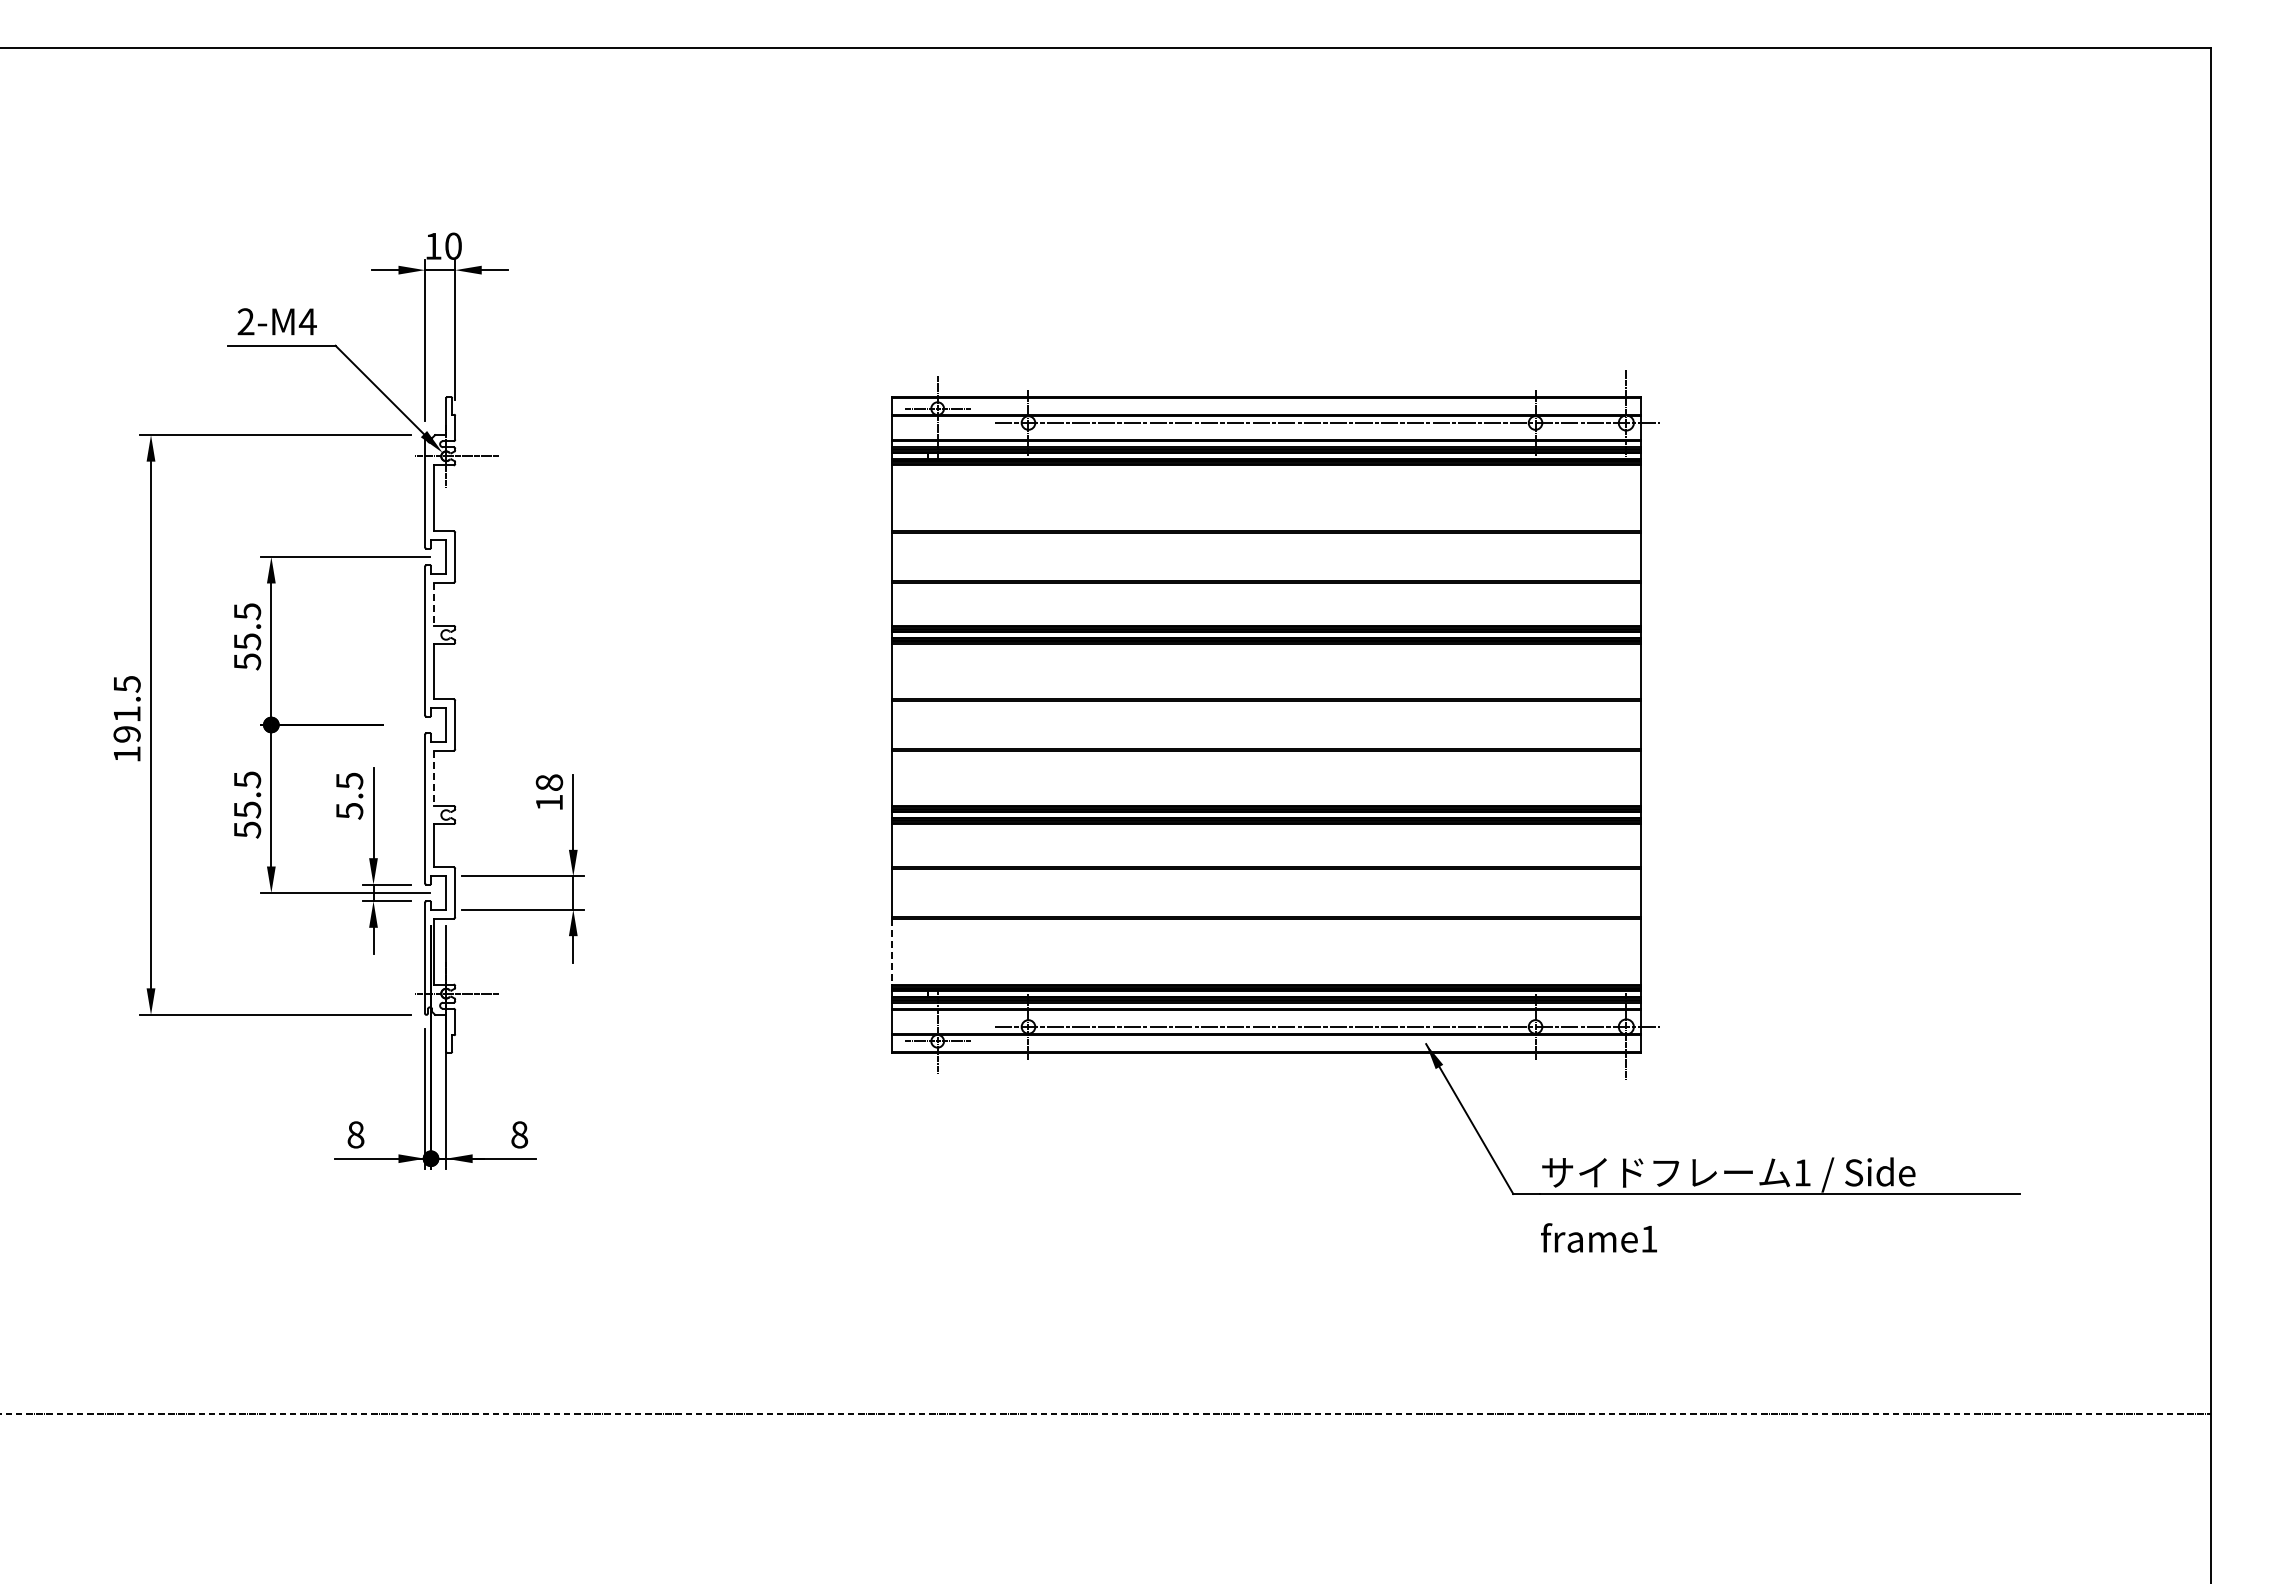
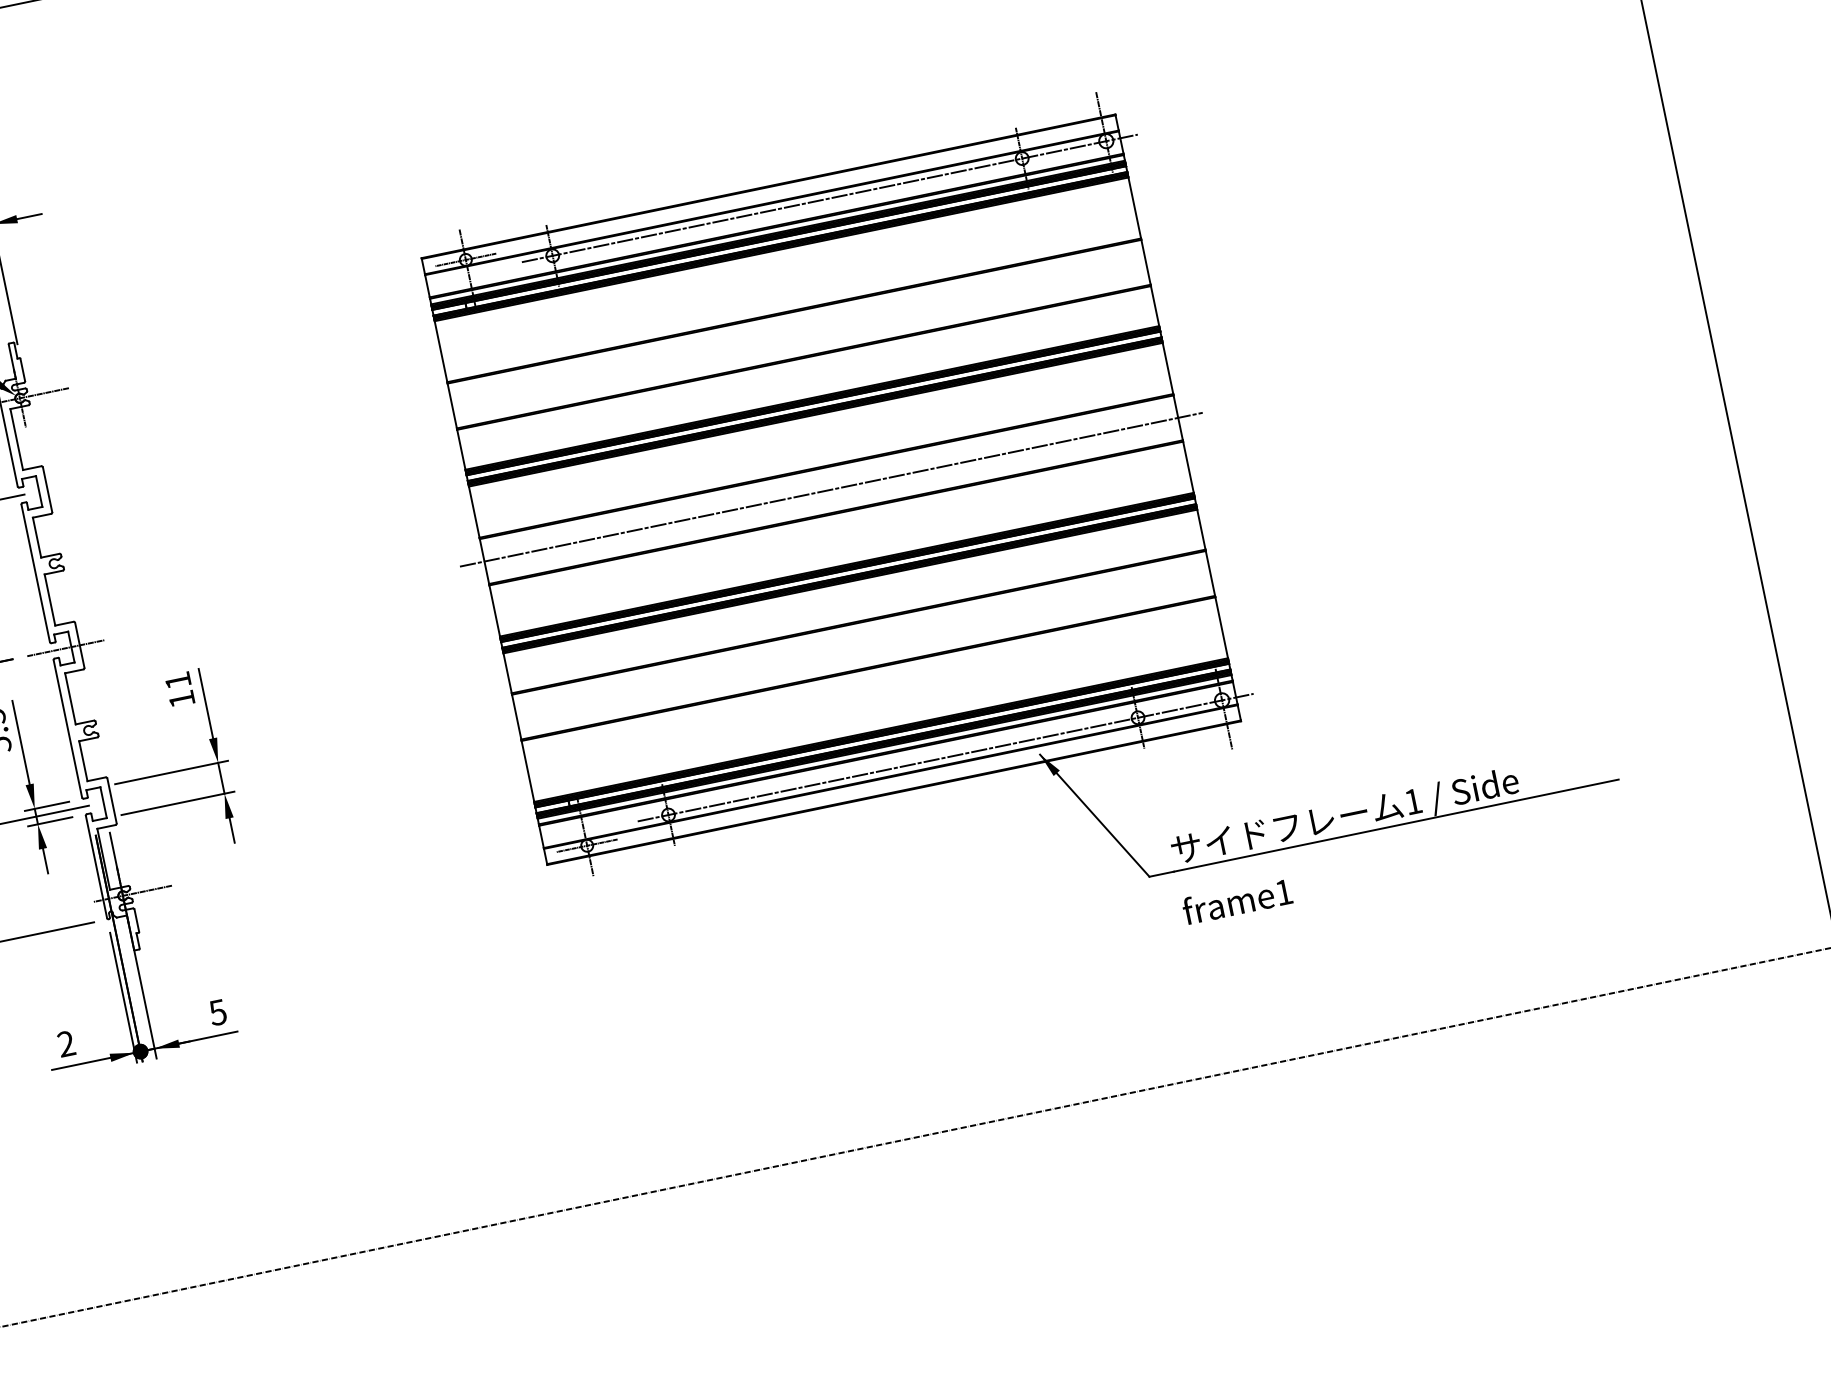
line: (434, 604) -> (37, 537), dashed -> solid
line: (439, 724) -> (65, 647), added
line: (1266, 724) -> (830, 489), added
line: (434, 778) -> (70, 698), dashed -> solid
text: (549, 782) -> (178, 680), 18 -> 11
line: (892, 951) -> (528, 771), dashed -> solid
text: (355, 1134) -> (65, 1043), 8 -> 2
text: (519, 1134) -> (217, 1012), 8 -> 5

